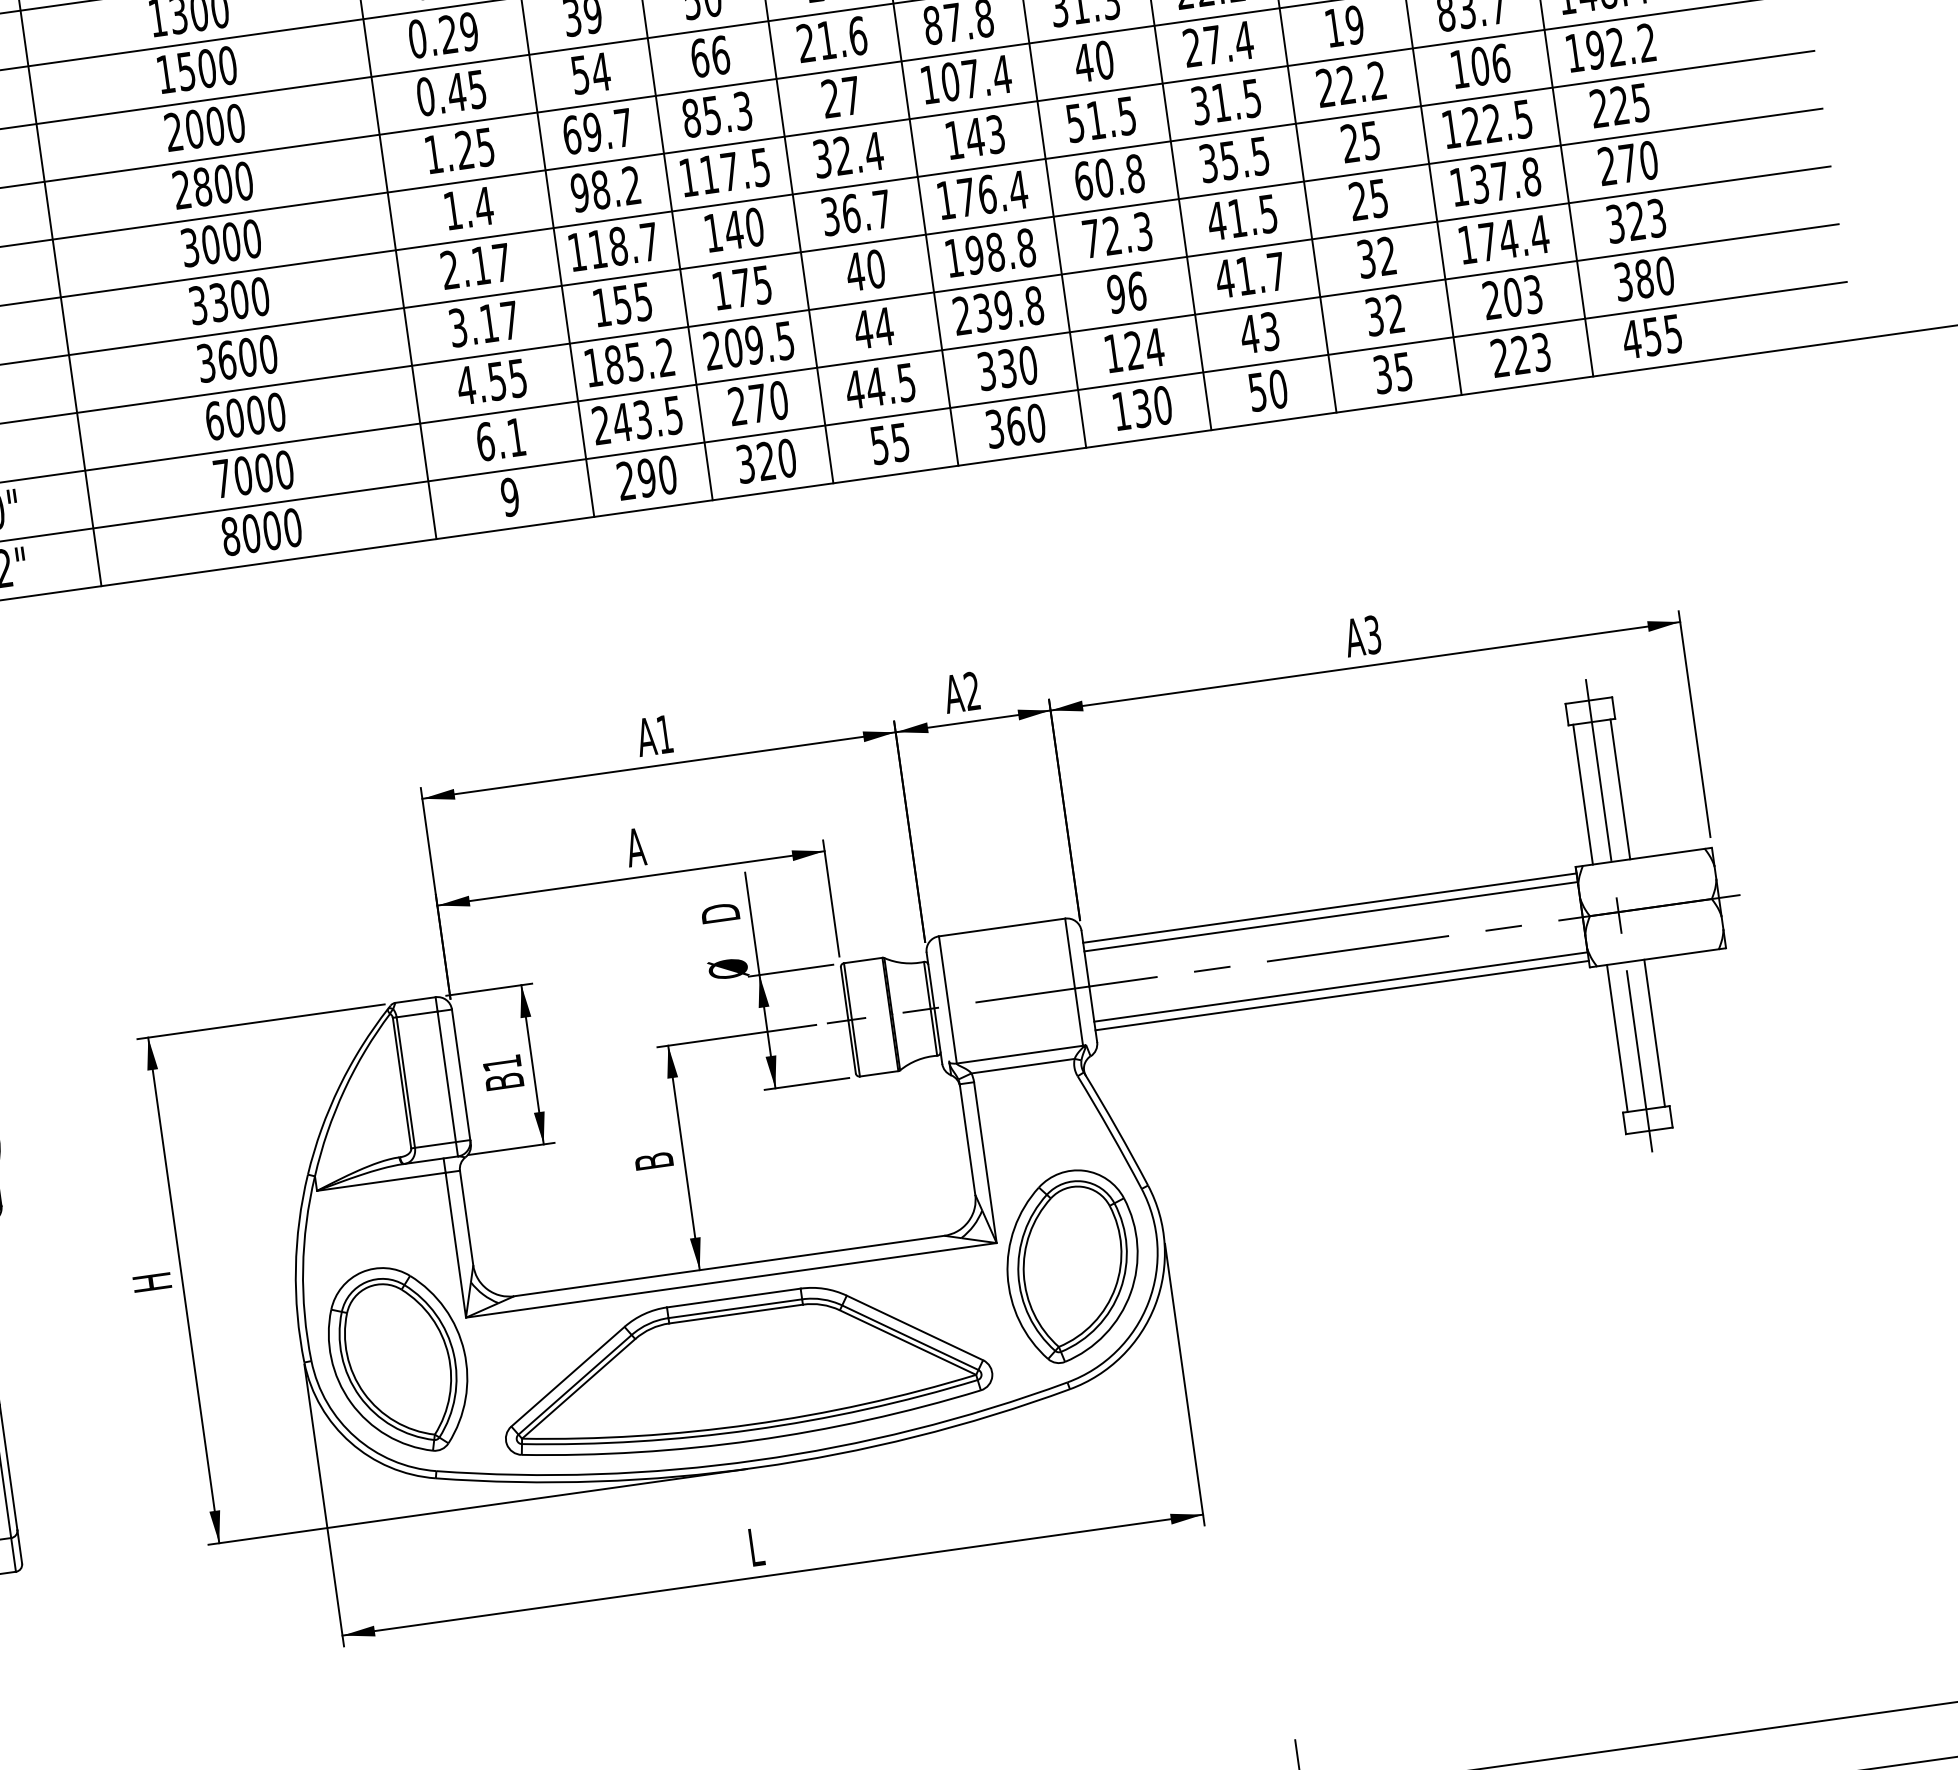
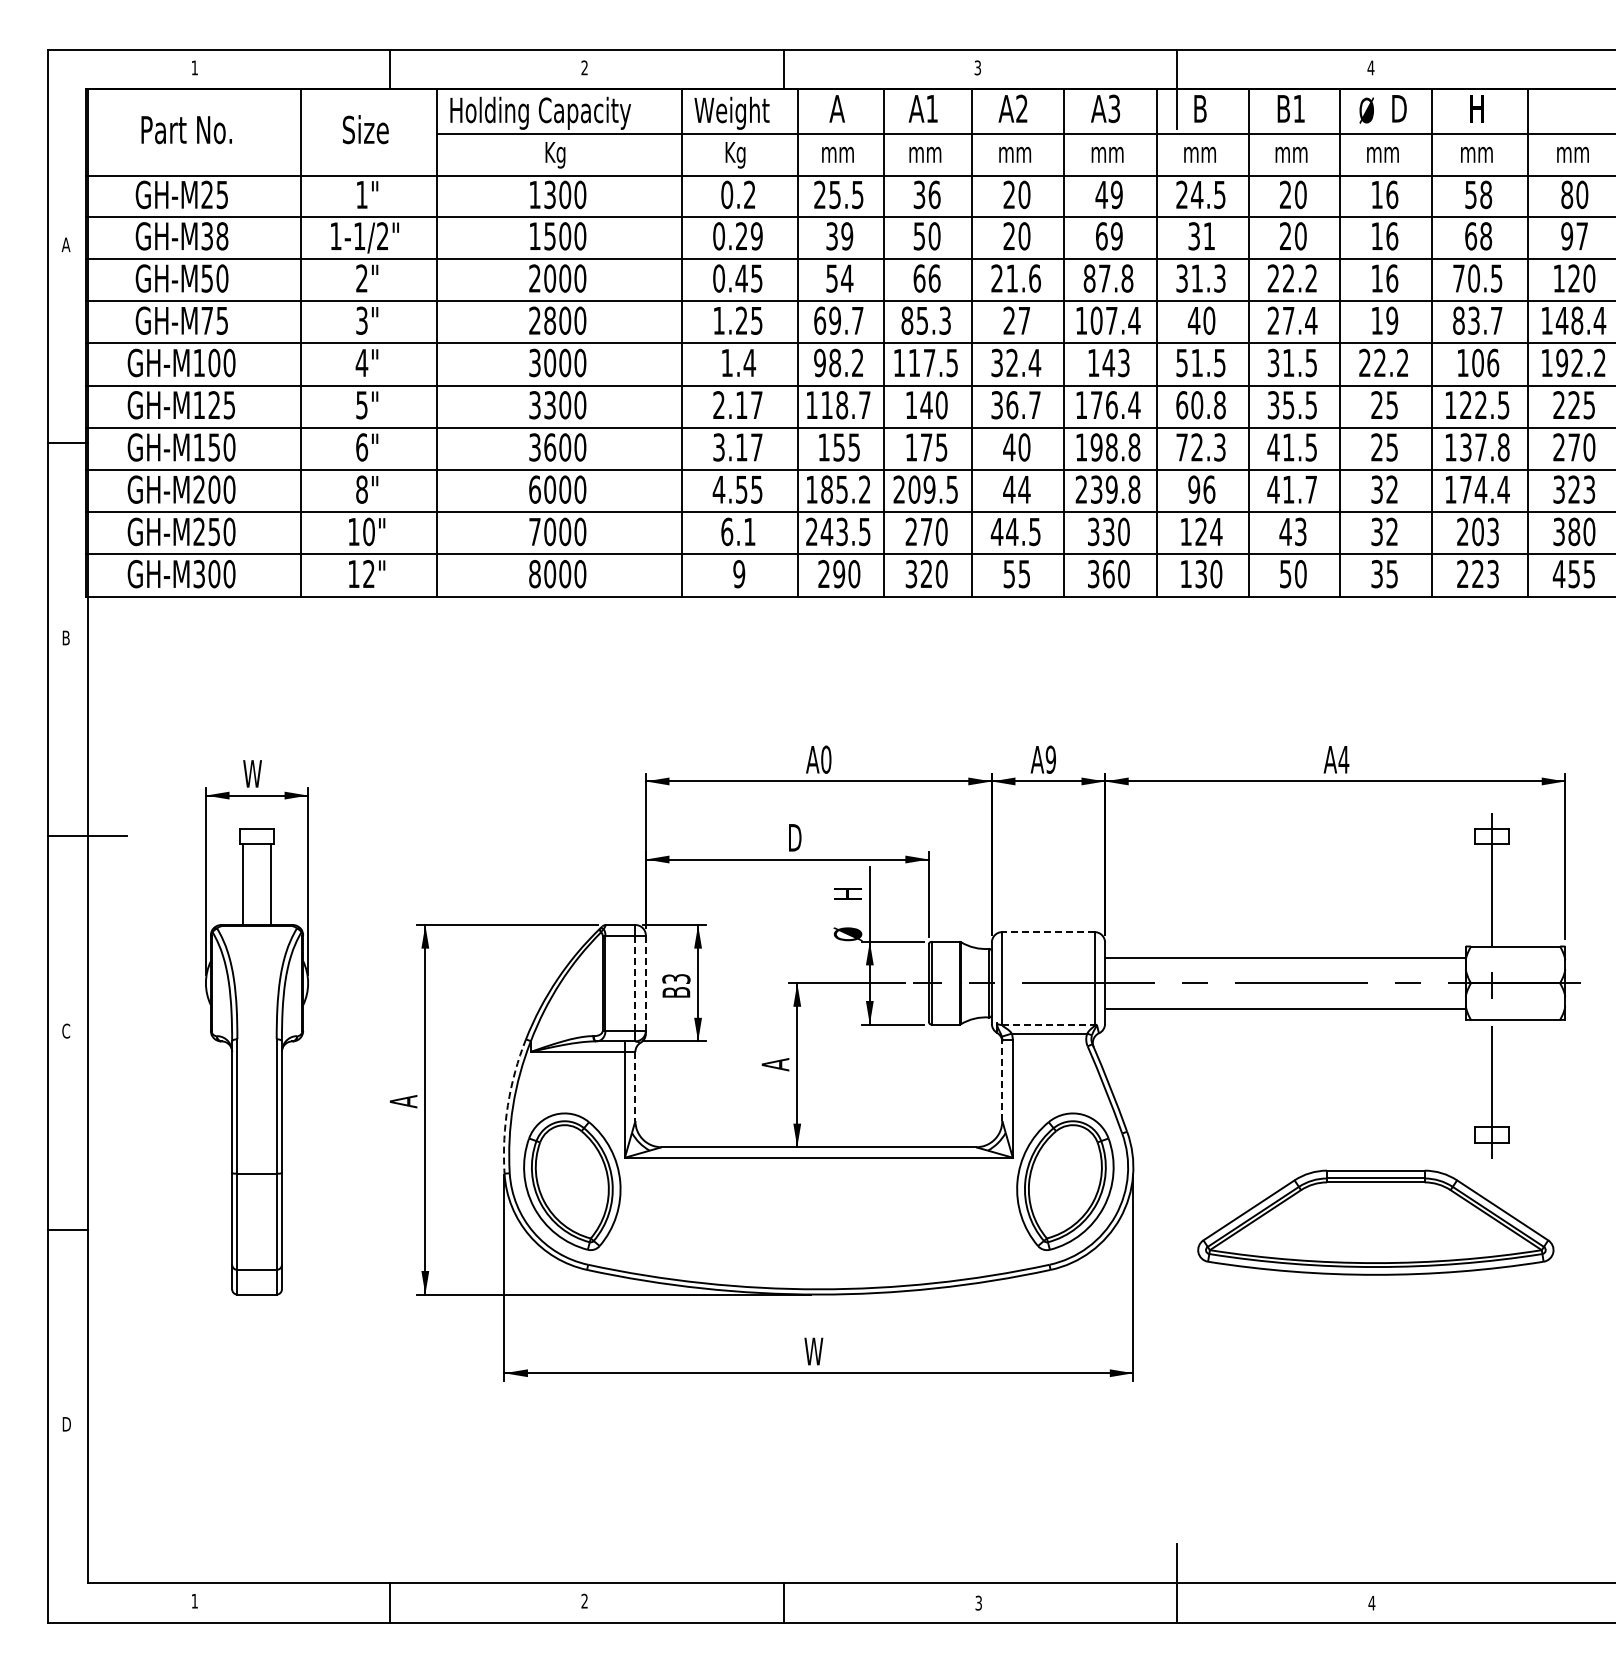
text: (1372, 634) -> (1343, 759), A3 -> A4
text: (971, 690) -> (1050, 759), A2 -> A9
text: (665, 734) -> (826, 759), A1 -> A0
line: (1620, 789) -> (1505, 895), removed
line: (1583, 794) -> (1478, 895), removed
text: (636, 846) -> (794, 837), A -> D
line: (1330, 908) -> (1285, 951), removed
text: (719, 913) -> (847, 893), D -> H
line: (1000, 928) -> (1047, 932), solid -> dashed
line: (1342, 996) -> (1285, 1015), removed
line: (1654, 1033) -> (1505, 1073), removed
line: (1617, 1038) -> (1478, 1073), removed
line: (1020, 1055) -> (1048, 1025), solid -> dashed
text: (502, 1062) -> (676, 978), B1 -> B3
line: (460, 1075) -> (645, 983), solid -> dashed
line: (446, 1077) -> (635, 983), solid -> dashed
line: (967, 1139) -> (1002, 1080), solid -> dashed
text: (654, 1161) -> (775, 1064), B -> A
line: (466, 1218) -> (635, 1086), solid -> dashed
arc: (295, 1268) -> (507, 1105), solid -> dashed
text: (152, 1283) -> (403, 1101), H -> A
part: (743, 1369) -> (1375, 1222), moved
text: (761, 1546) -> (813, 1351), L -> W

